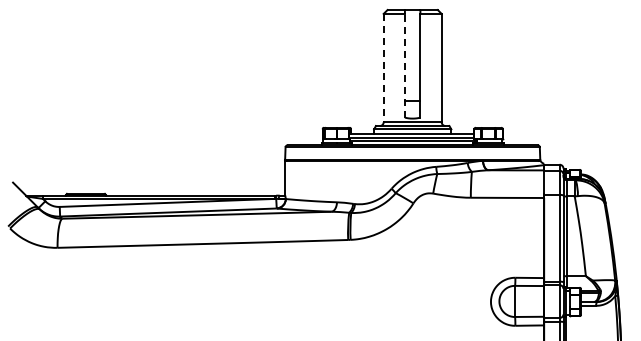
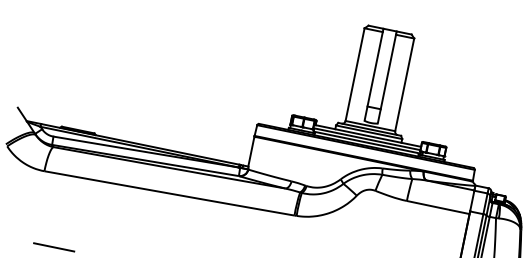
line: (404, 65) -> (373, 76), dashed -> solid
line: (383, 68) -> (354, 75), dashed -> solid
line: (85, 330) -> (53, 246), added

